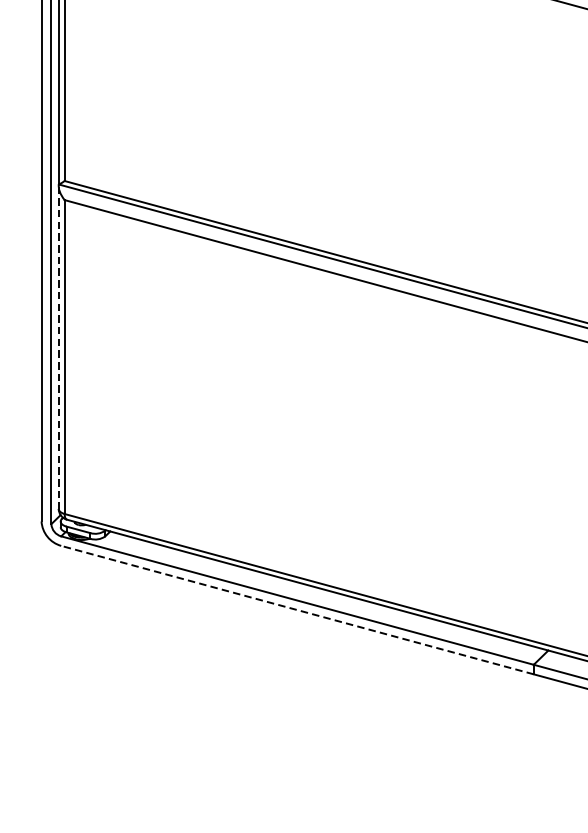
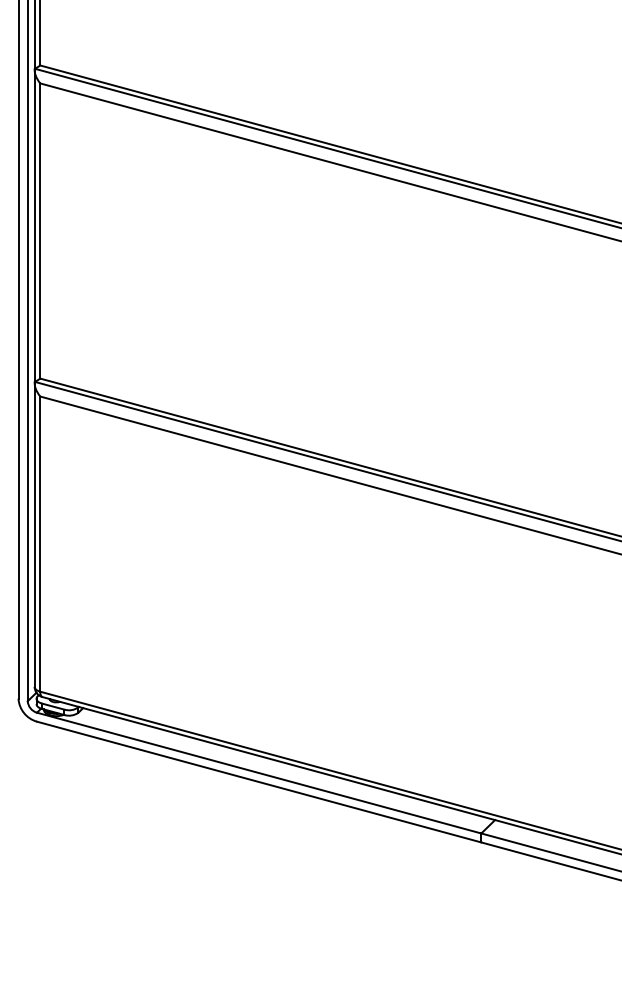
line: (58, 347) -> (34, 535), dashed -> solid
line: (296, 609) -> (258, 781), dashed -> solid

